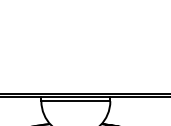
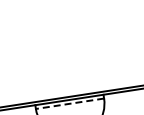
line: (75, 101) -> (69, 104), solid -> dashed

